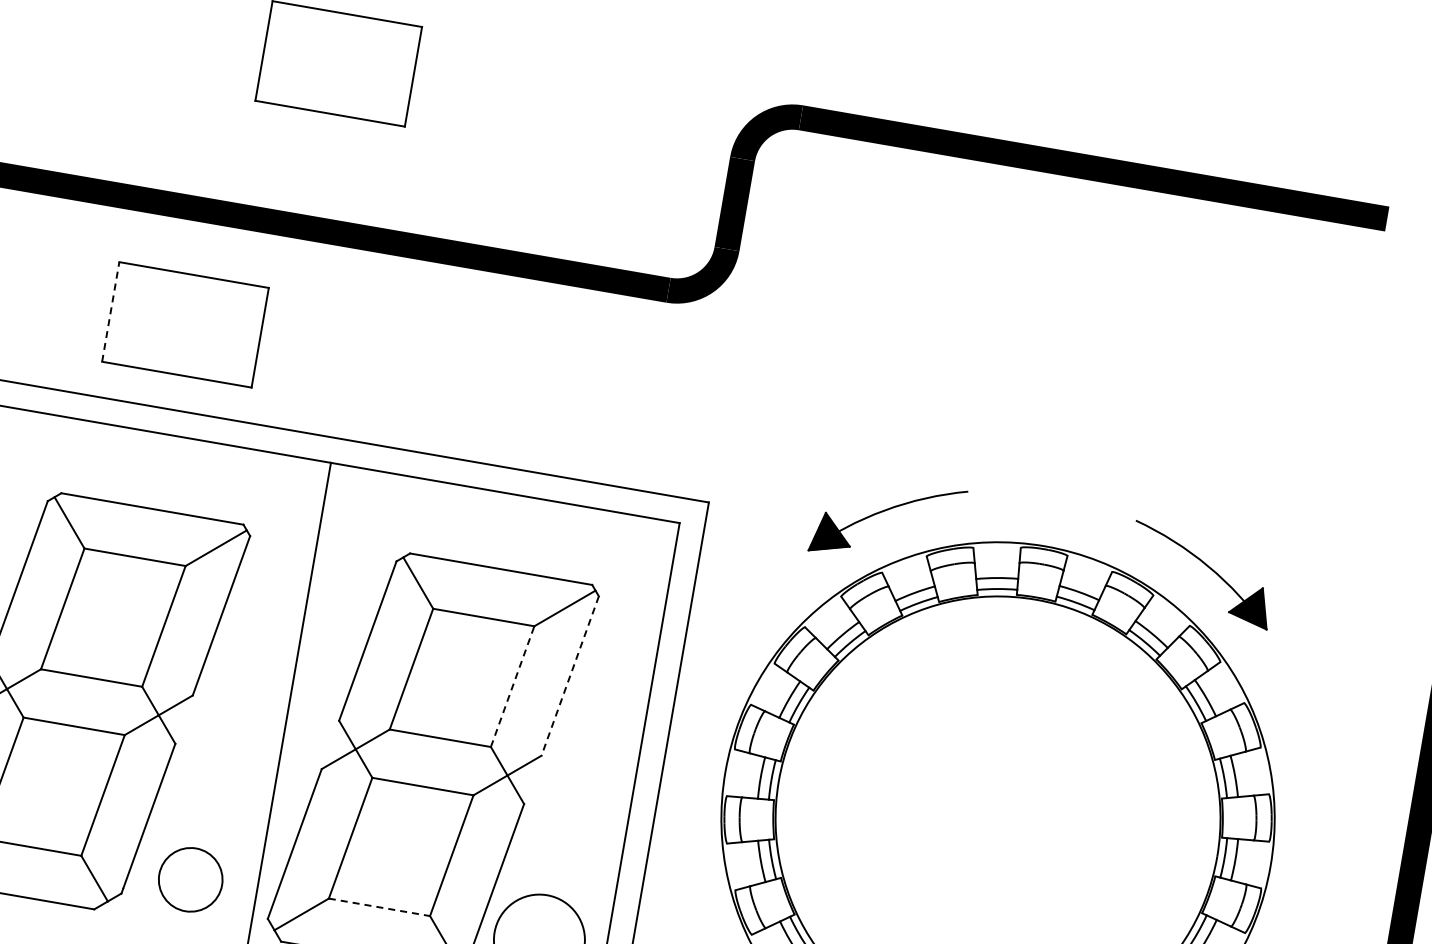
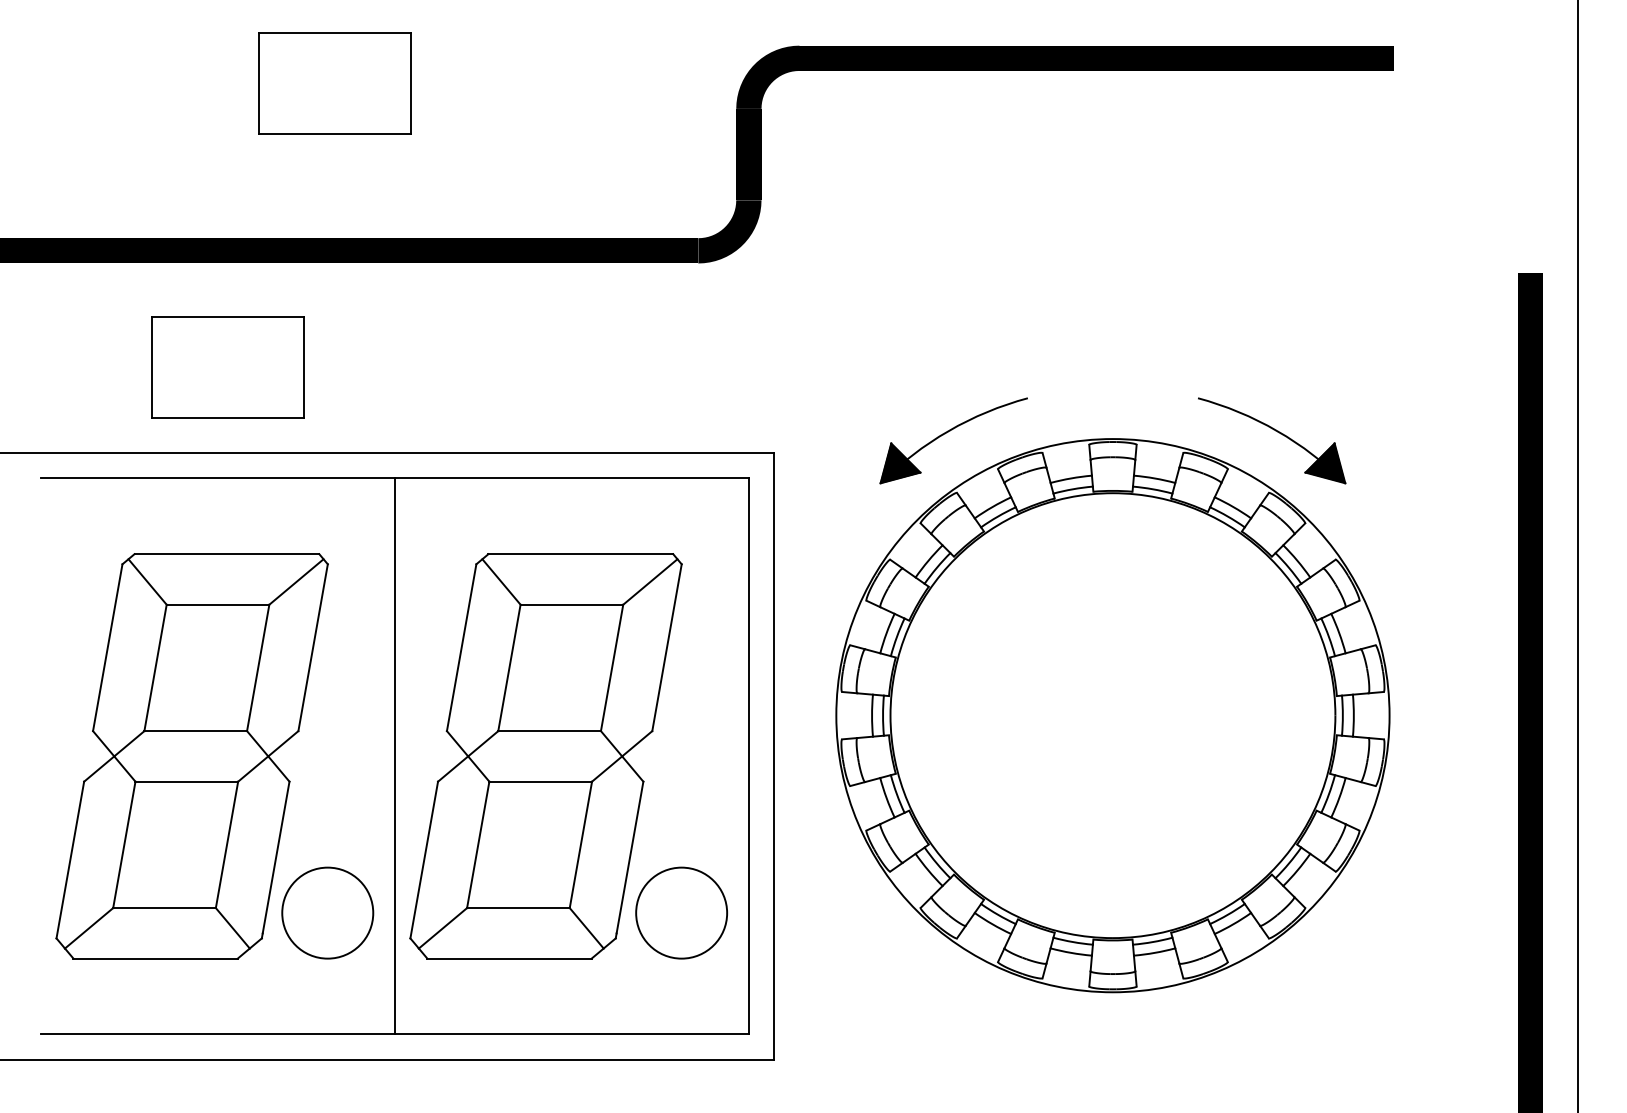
line: (110, 312) -> (152, 367), dashed -> solid
line: (570, 675) -> (667, 647), dashed -> solid
line: (513, 686) -> (612, 667), dashed -> solid
circle: (190, 879) -> (327, 912), size x1.43
line: (379, 907) -> (518, 908), dashed -> solid

